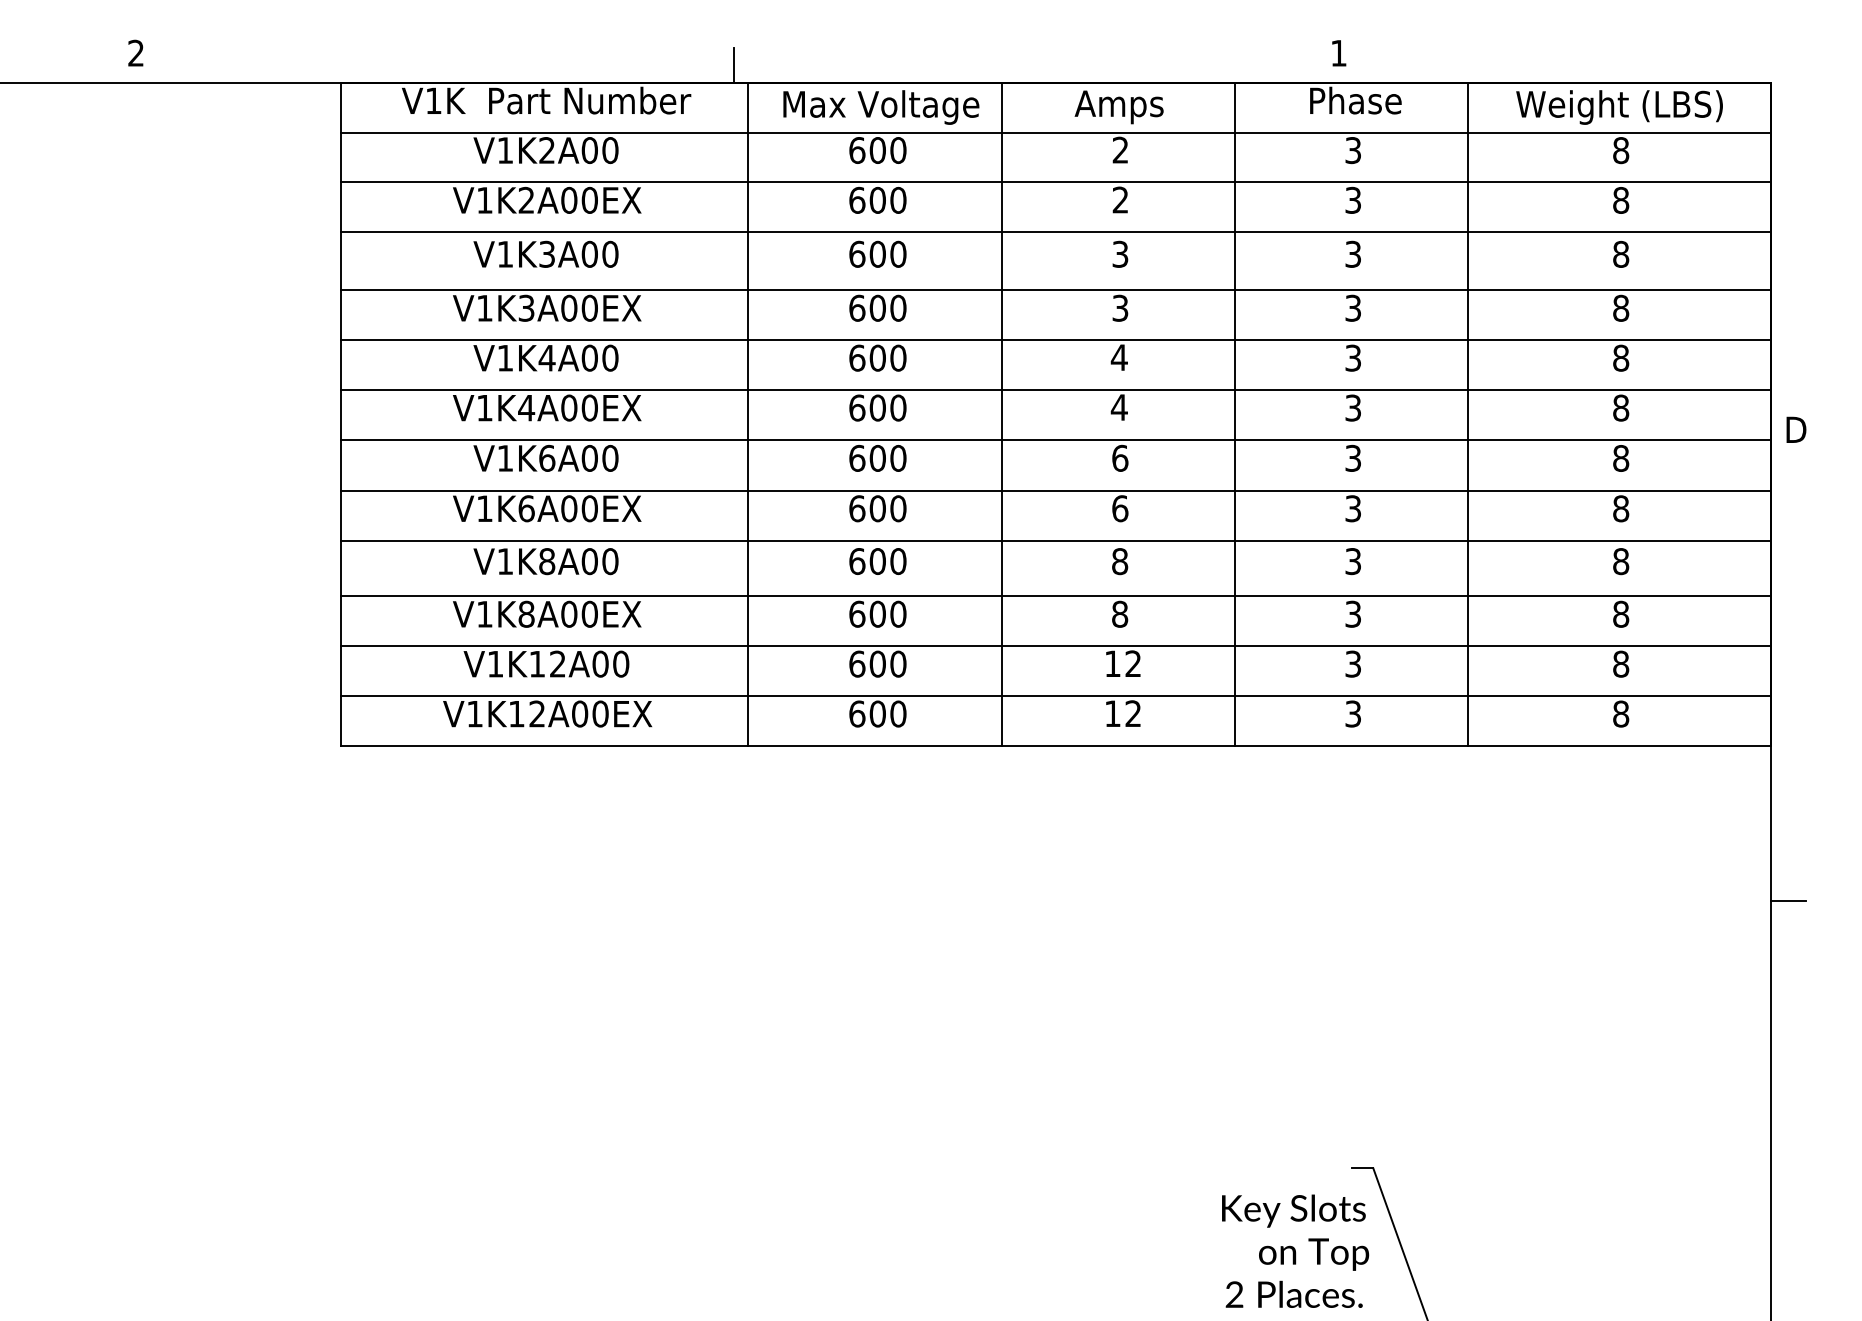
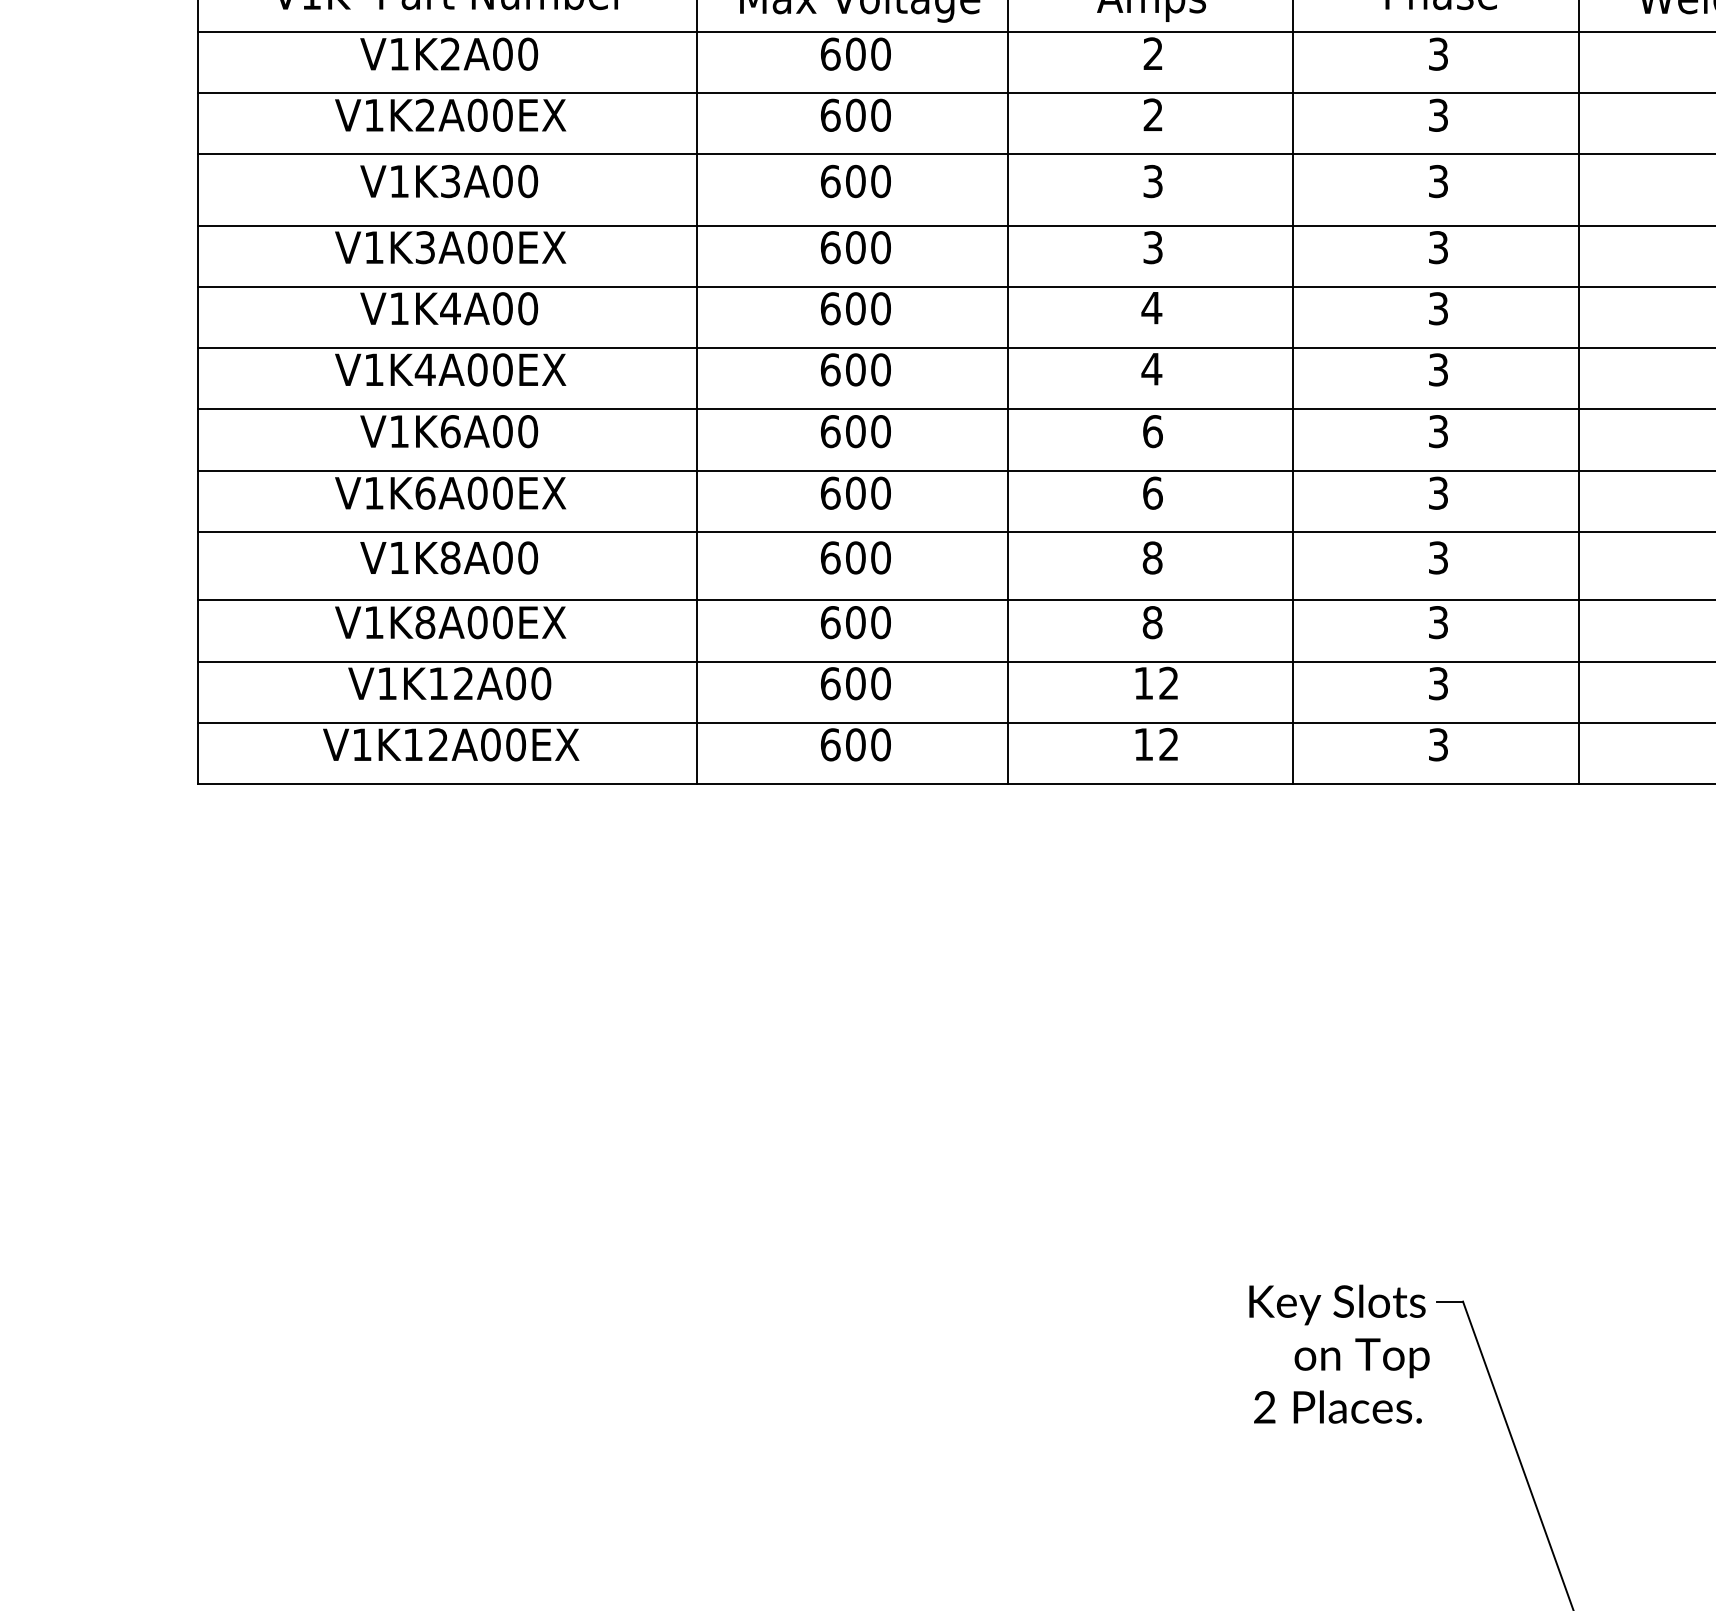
text: (1295, 1250) -> (1339, 1353), moved

